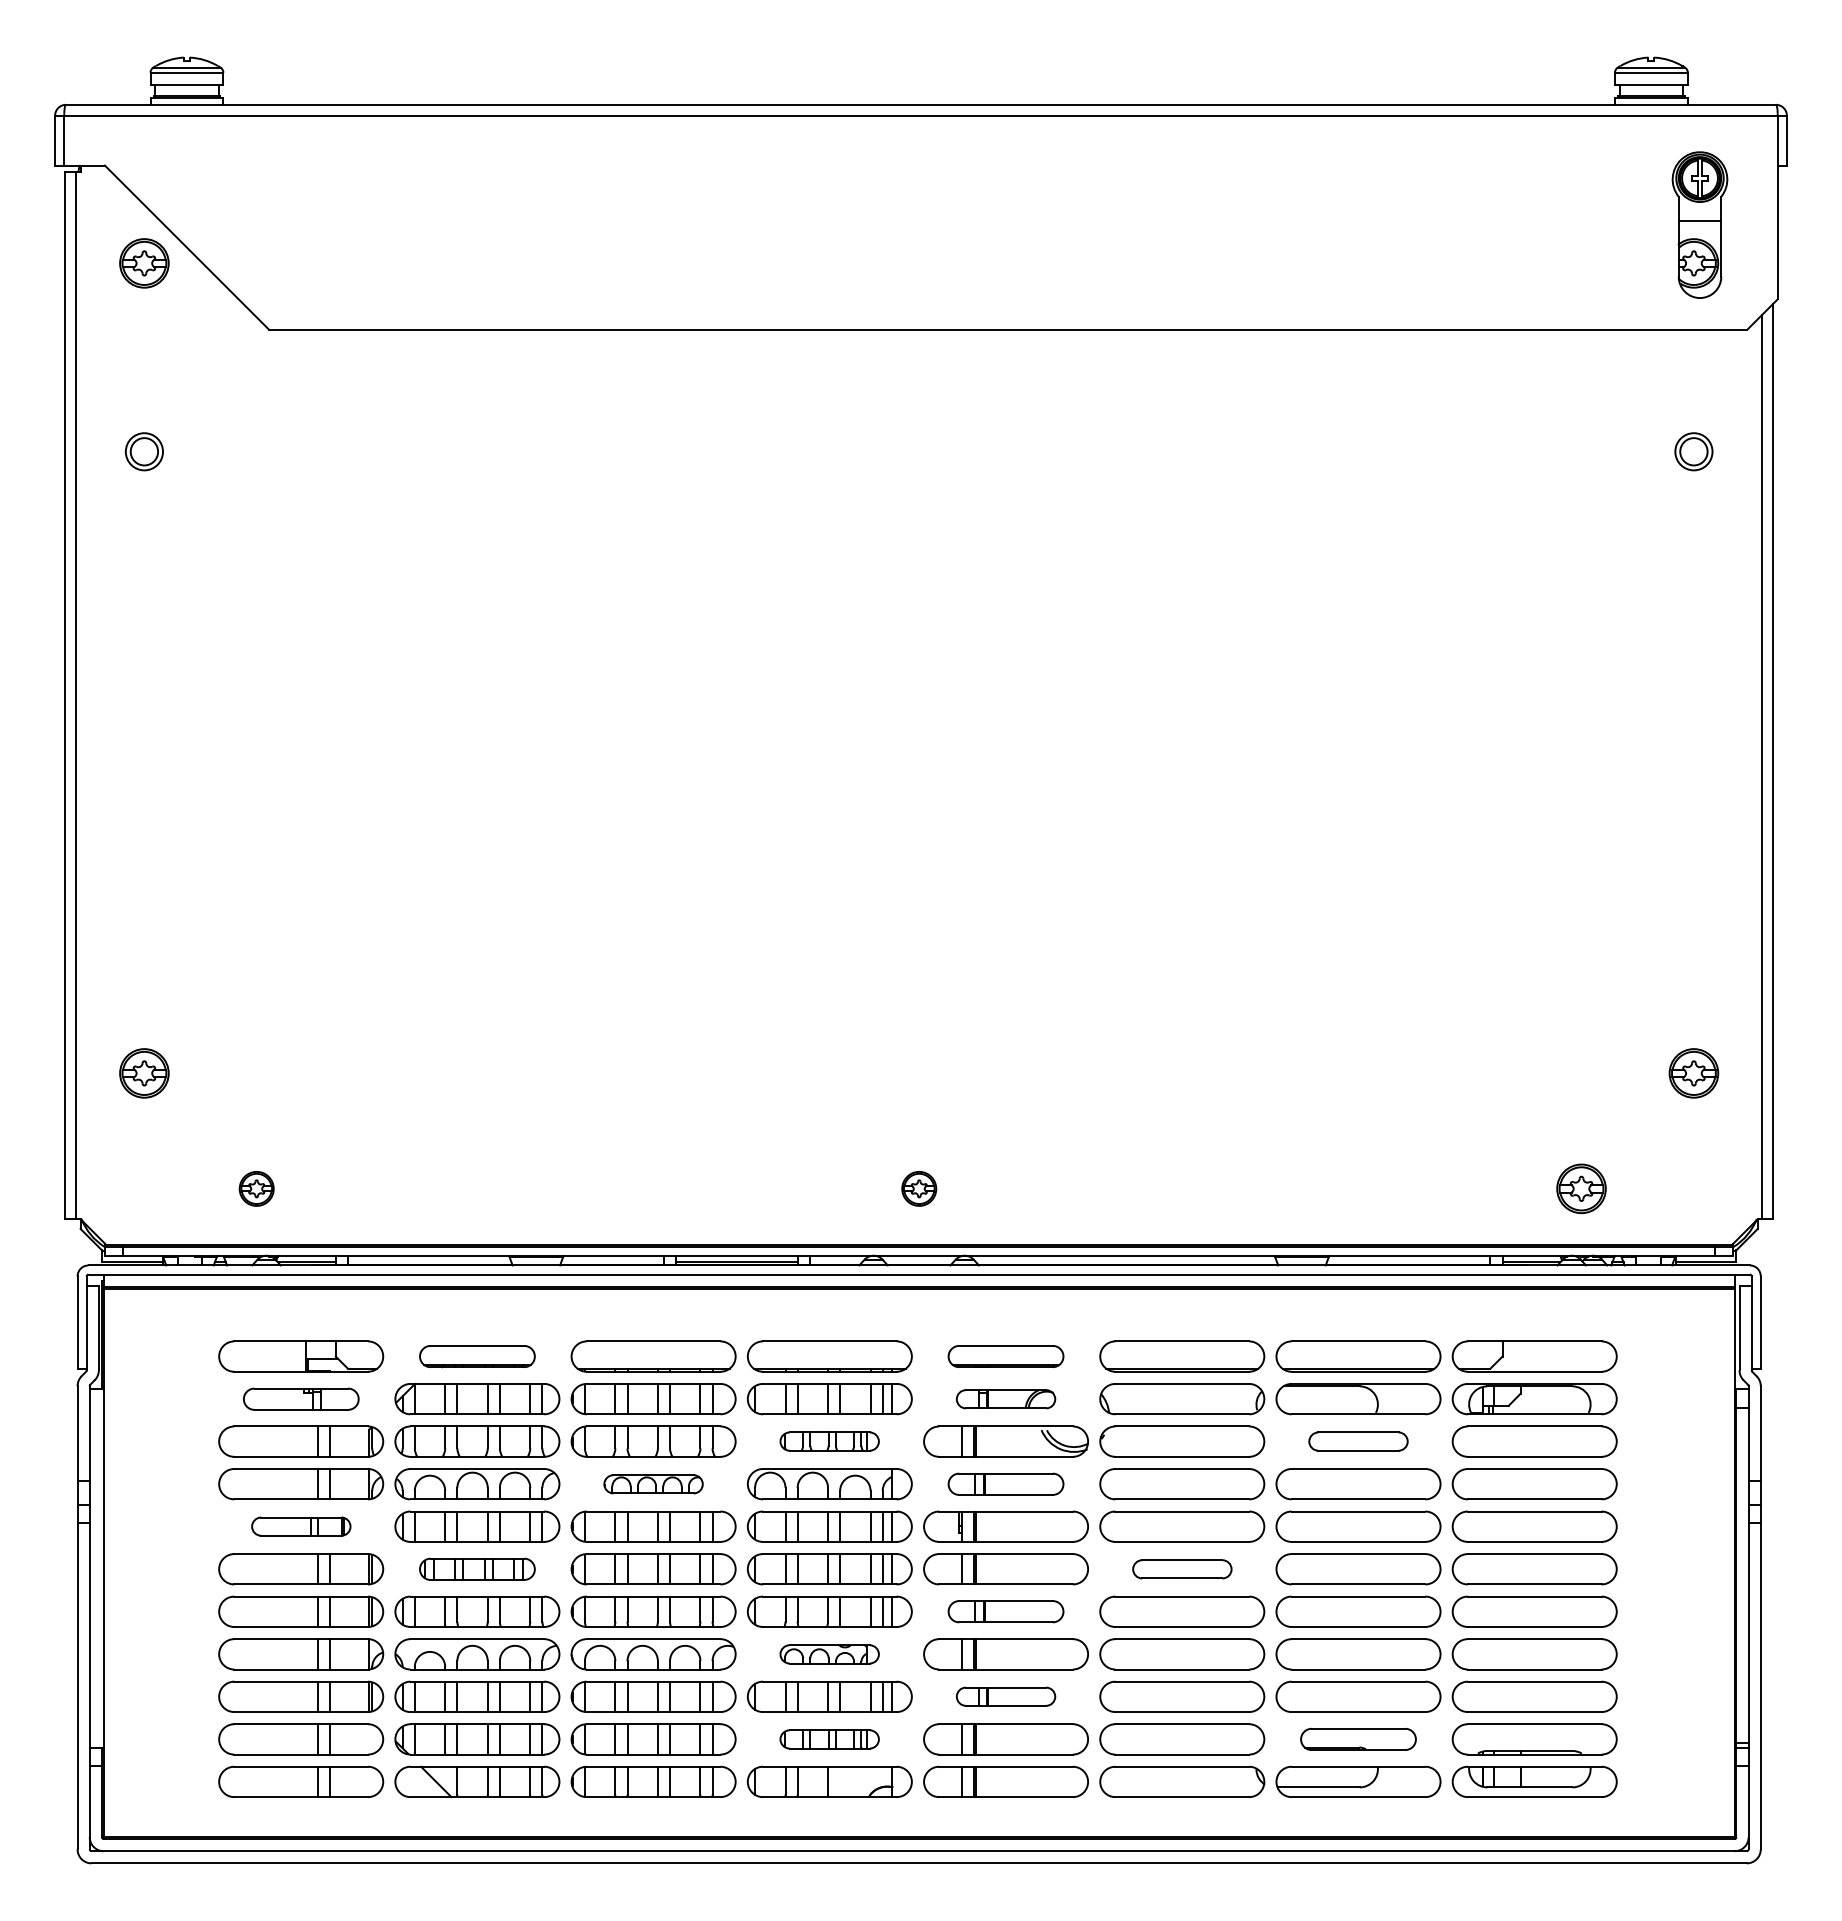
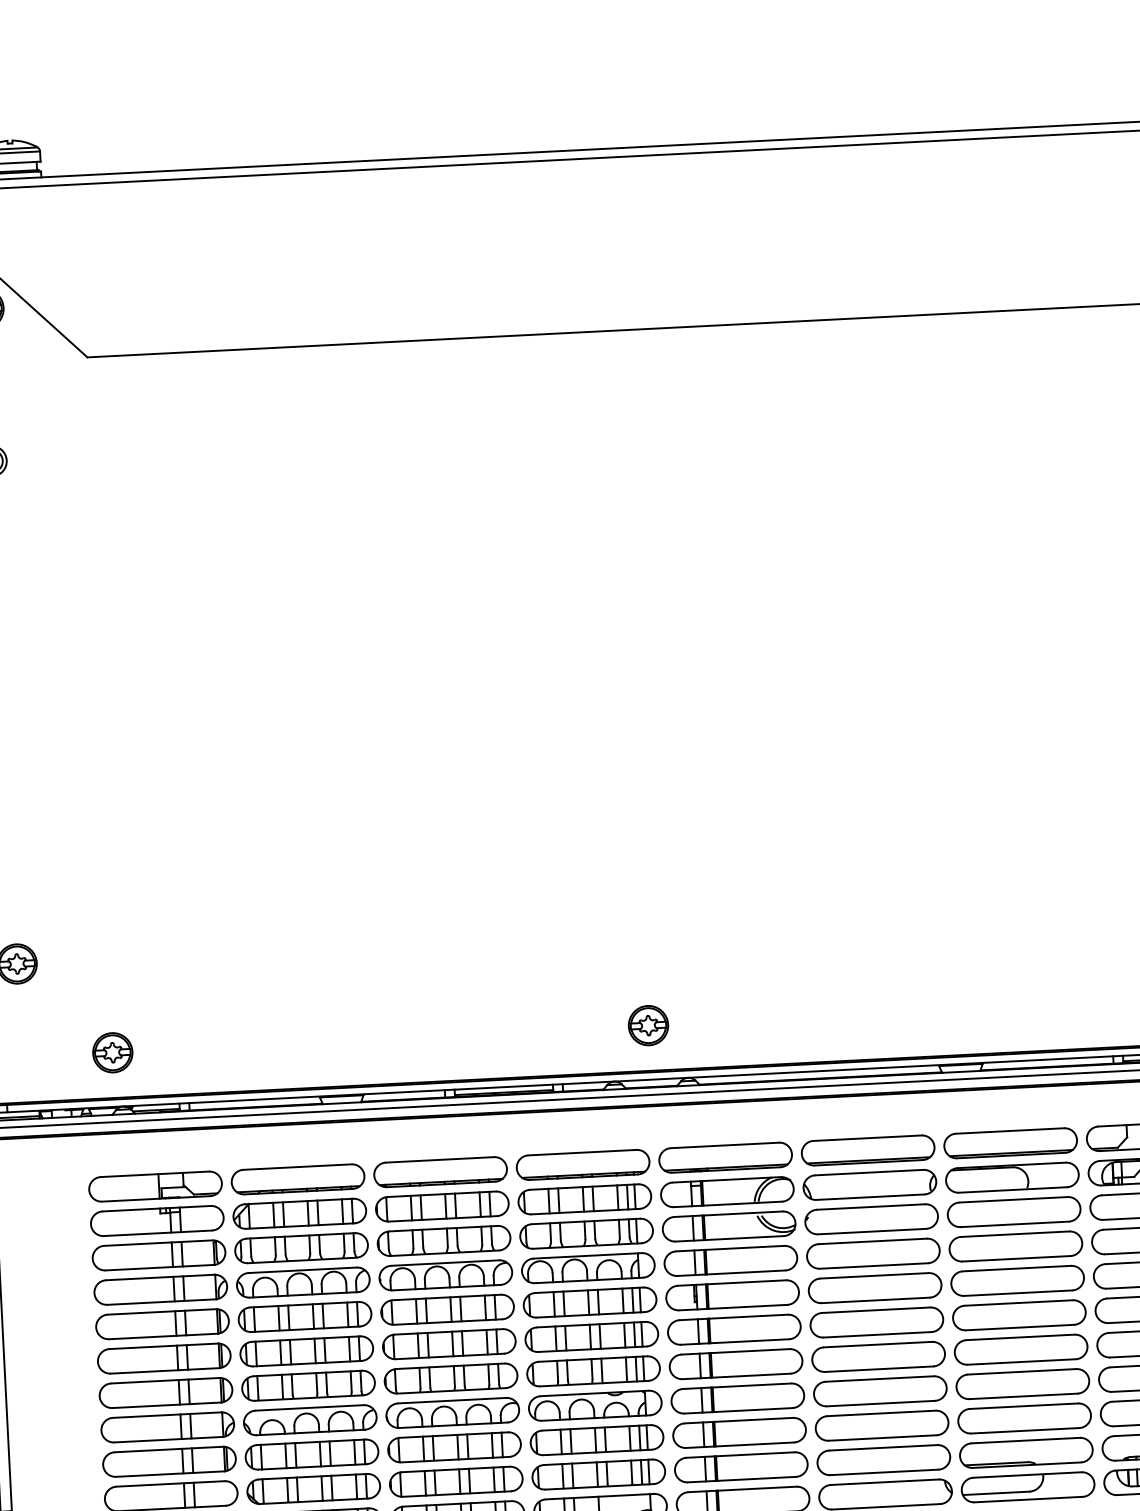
part: (256, 1188) -> (112, 1052), size x1.43
part: (919, 1188) -> (648, 1025), size x1.43
part: (477, 1356) -> (298, 1179), size x1.43
part: (1005, 1356) -> (725, 1157), size x1.43
part: (301, 1399) -> (157, 1221), size x1.43
part: (1005, 1399) -> (726, 1192), size x1.67
part: (829, 1441) -> (586, 1233), size x1.67
part: (1358, 1441) -> (1014, 1211), size x1.67
part: (653, 1484) -> (445, 1275), size x1.67
part: (1005, 1484) -> (730, 1261), size x1.43
part: (301, 1526) -> (162, 1324), size x1.67
part: (477, 1569) -> (306, 1351), size x1.43
part: (1182, 1569) -> (877, 1322), size x1.67
part: (1005, 1611) -> (735, 1363), size x1.43
part: (829, 1654) -> (595, 1405), size x1.67
part: (1005, 1696) -> (739, 1432), size x1.67
part: (829, 1739) -> (598, 1474), size x1.67
part: (1358, 1739) -> (1026, 1452), size x1.43

